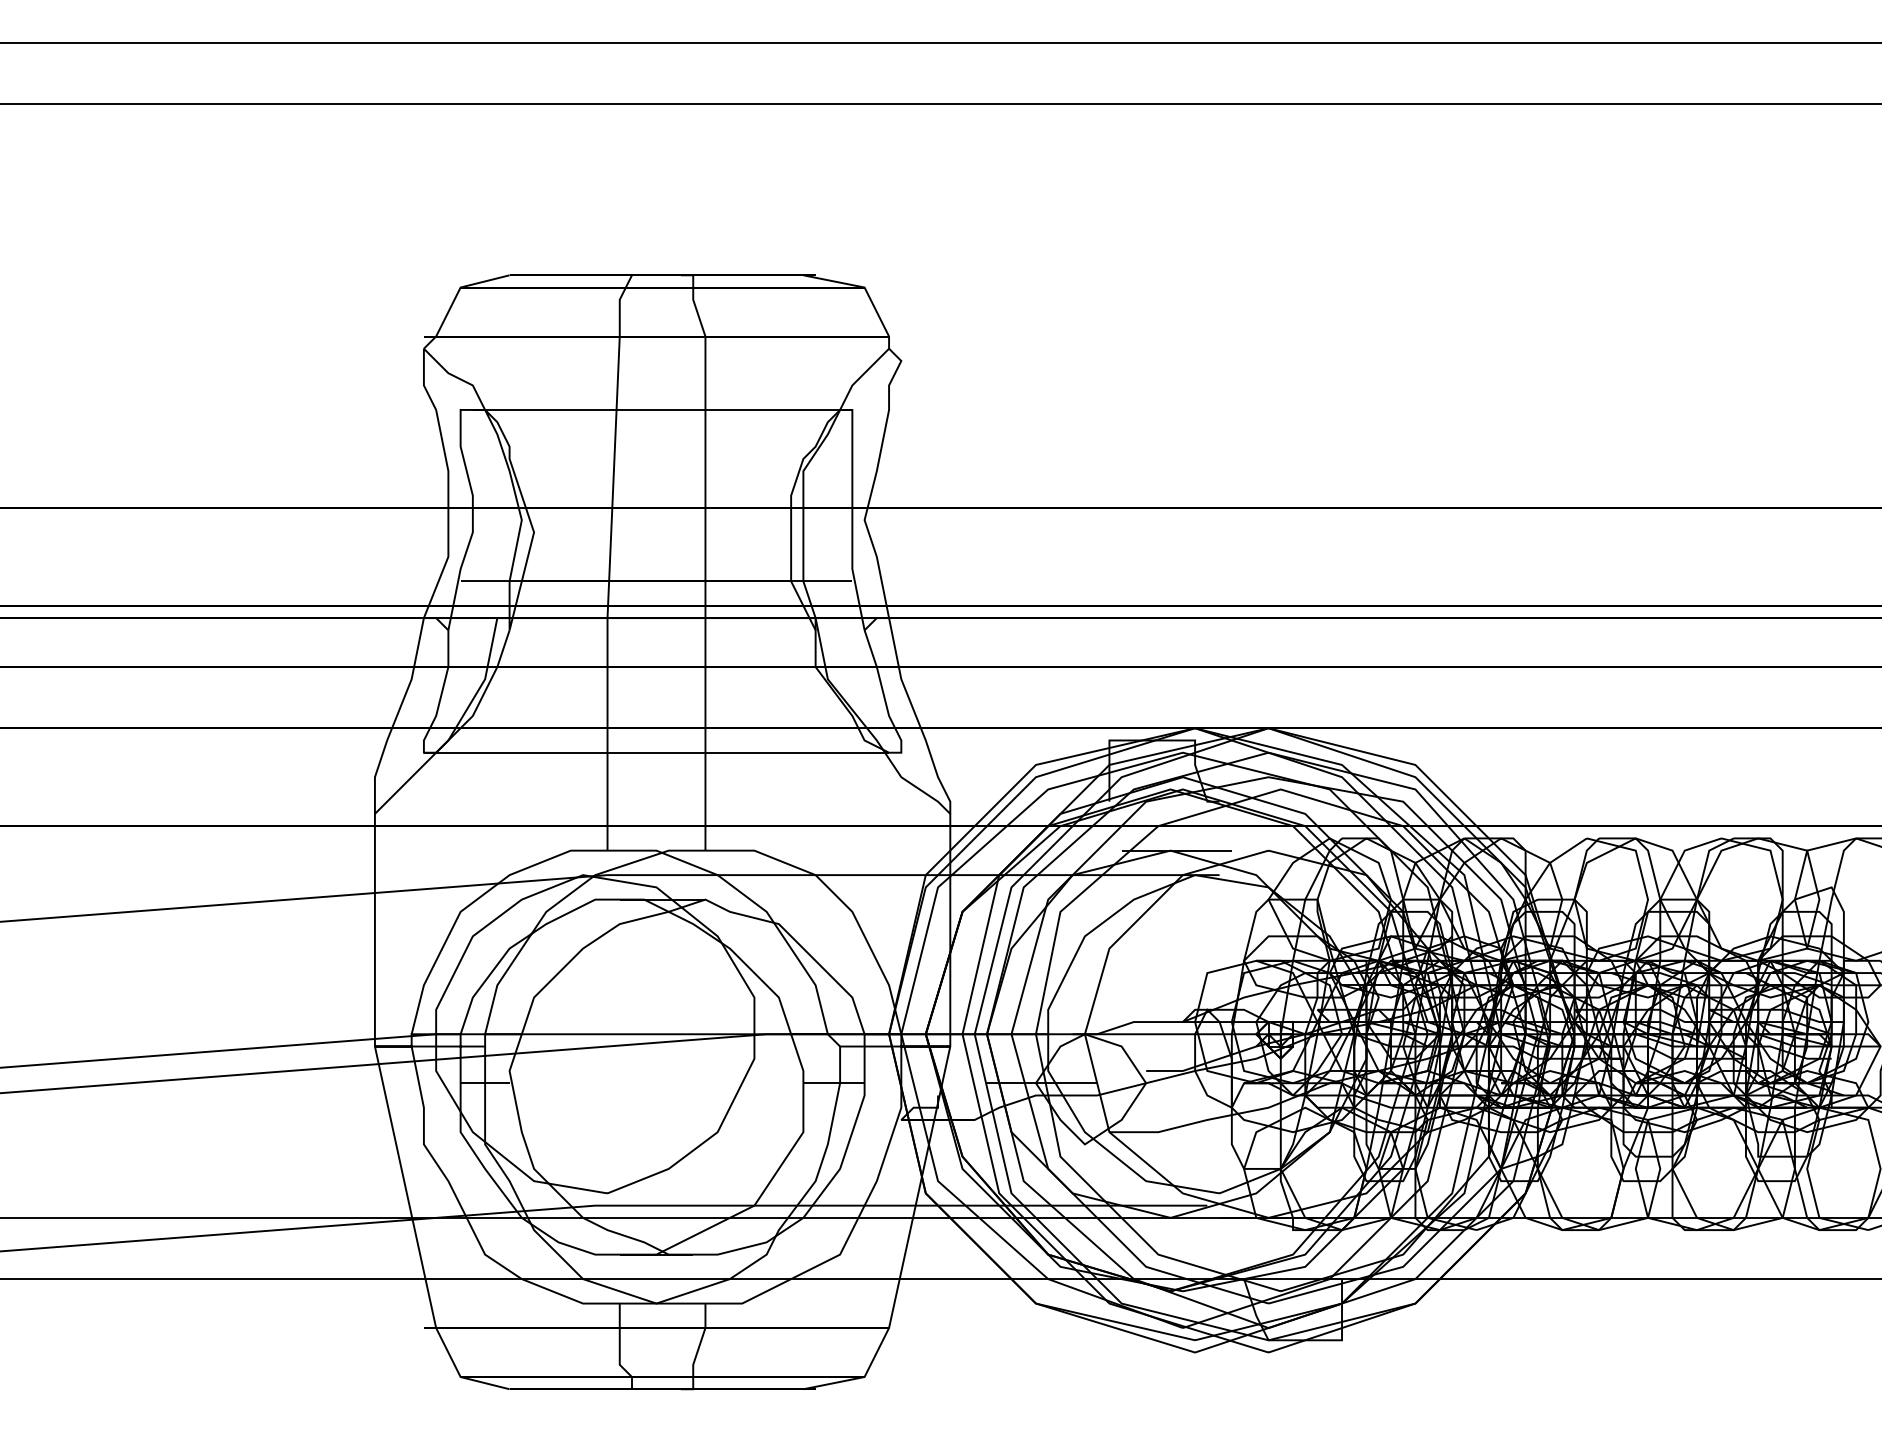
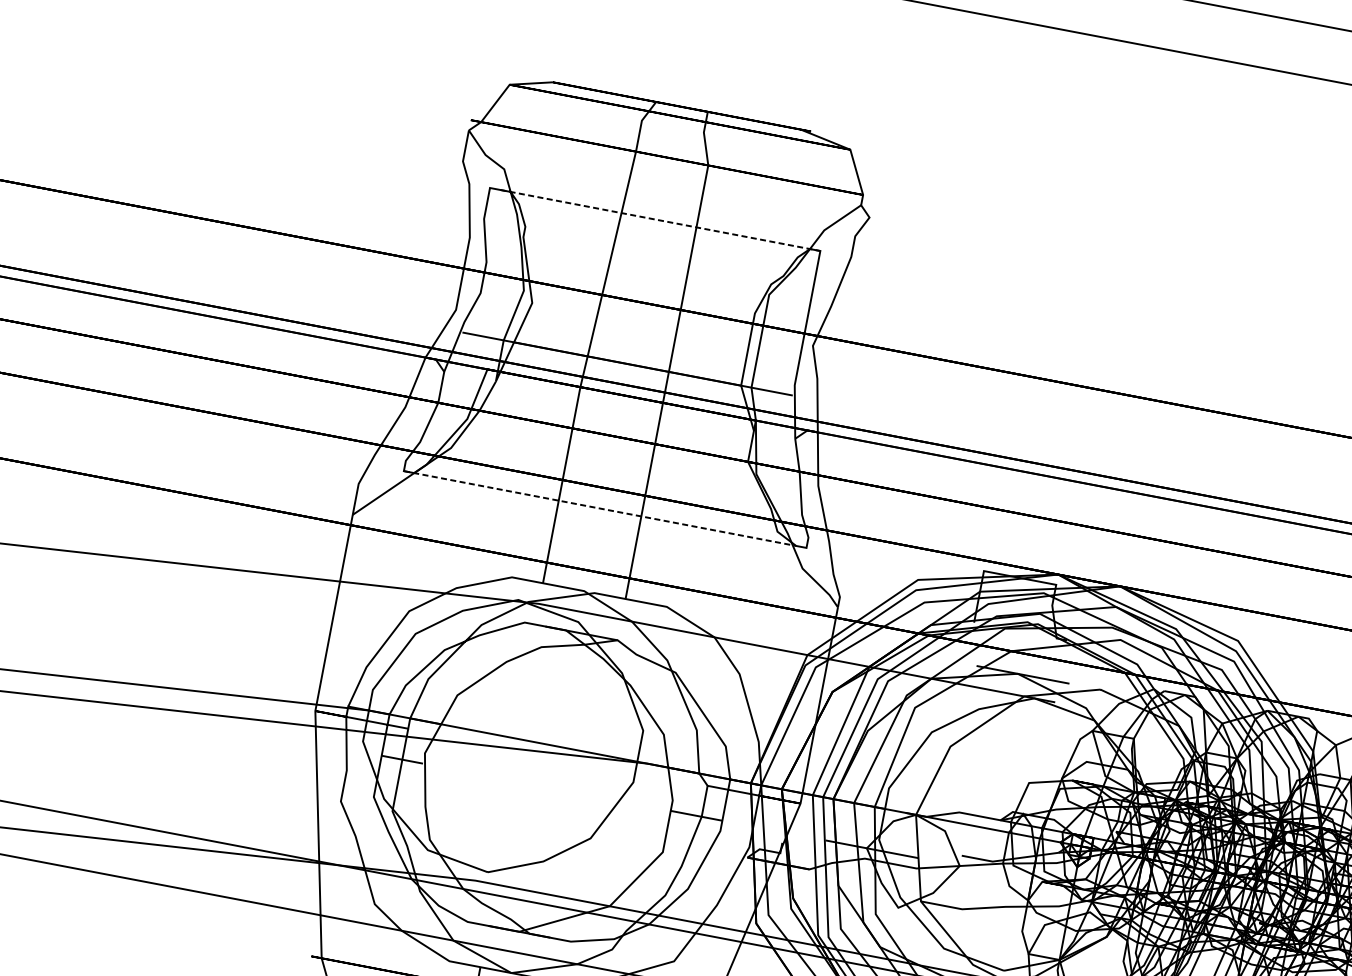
line: (662, 409) -> (660, 220), solid -> dashed
line: (656, 752) -> (600, 508), solid -> dashed

